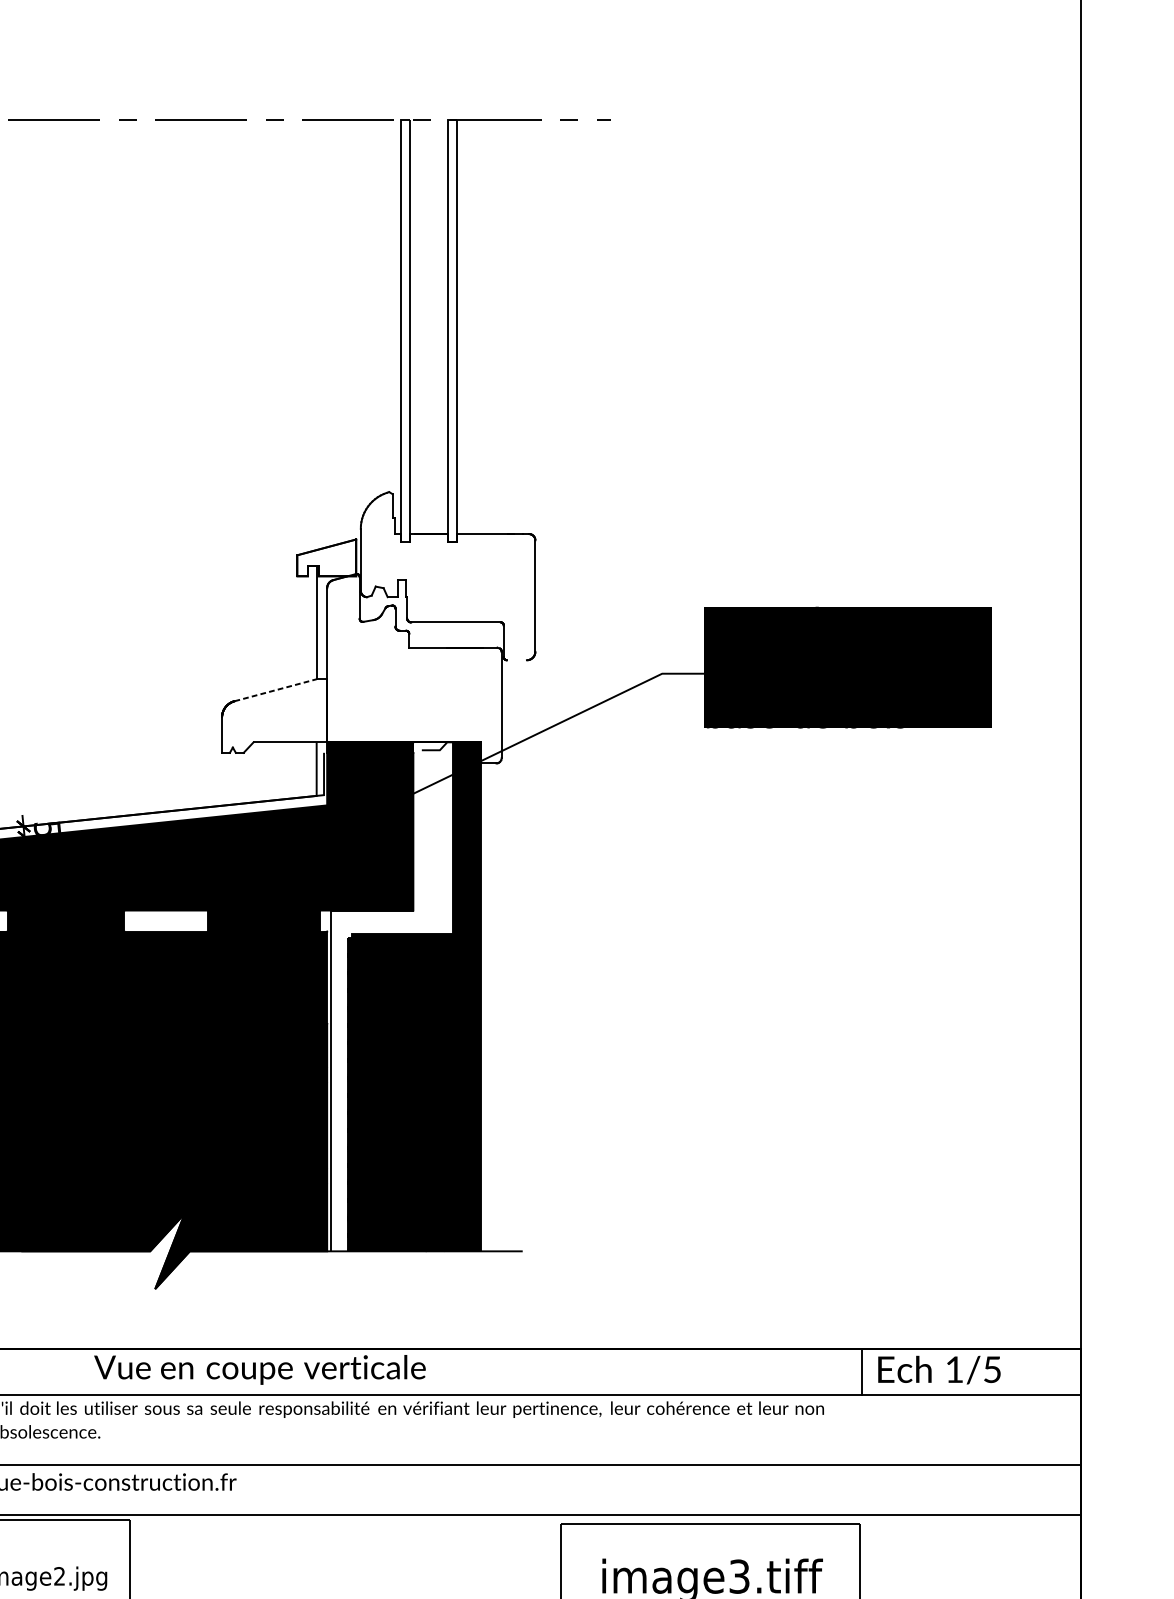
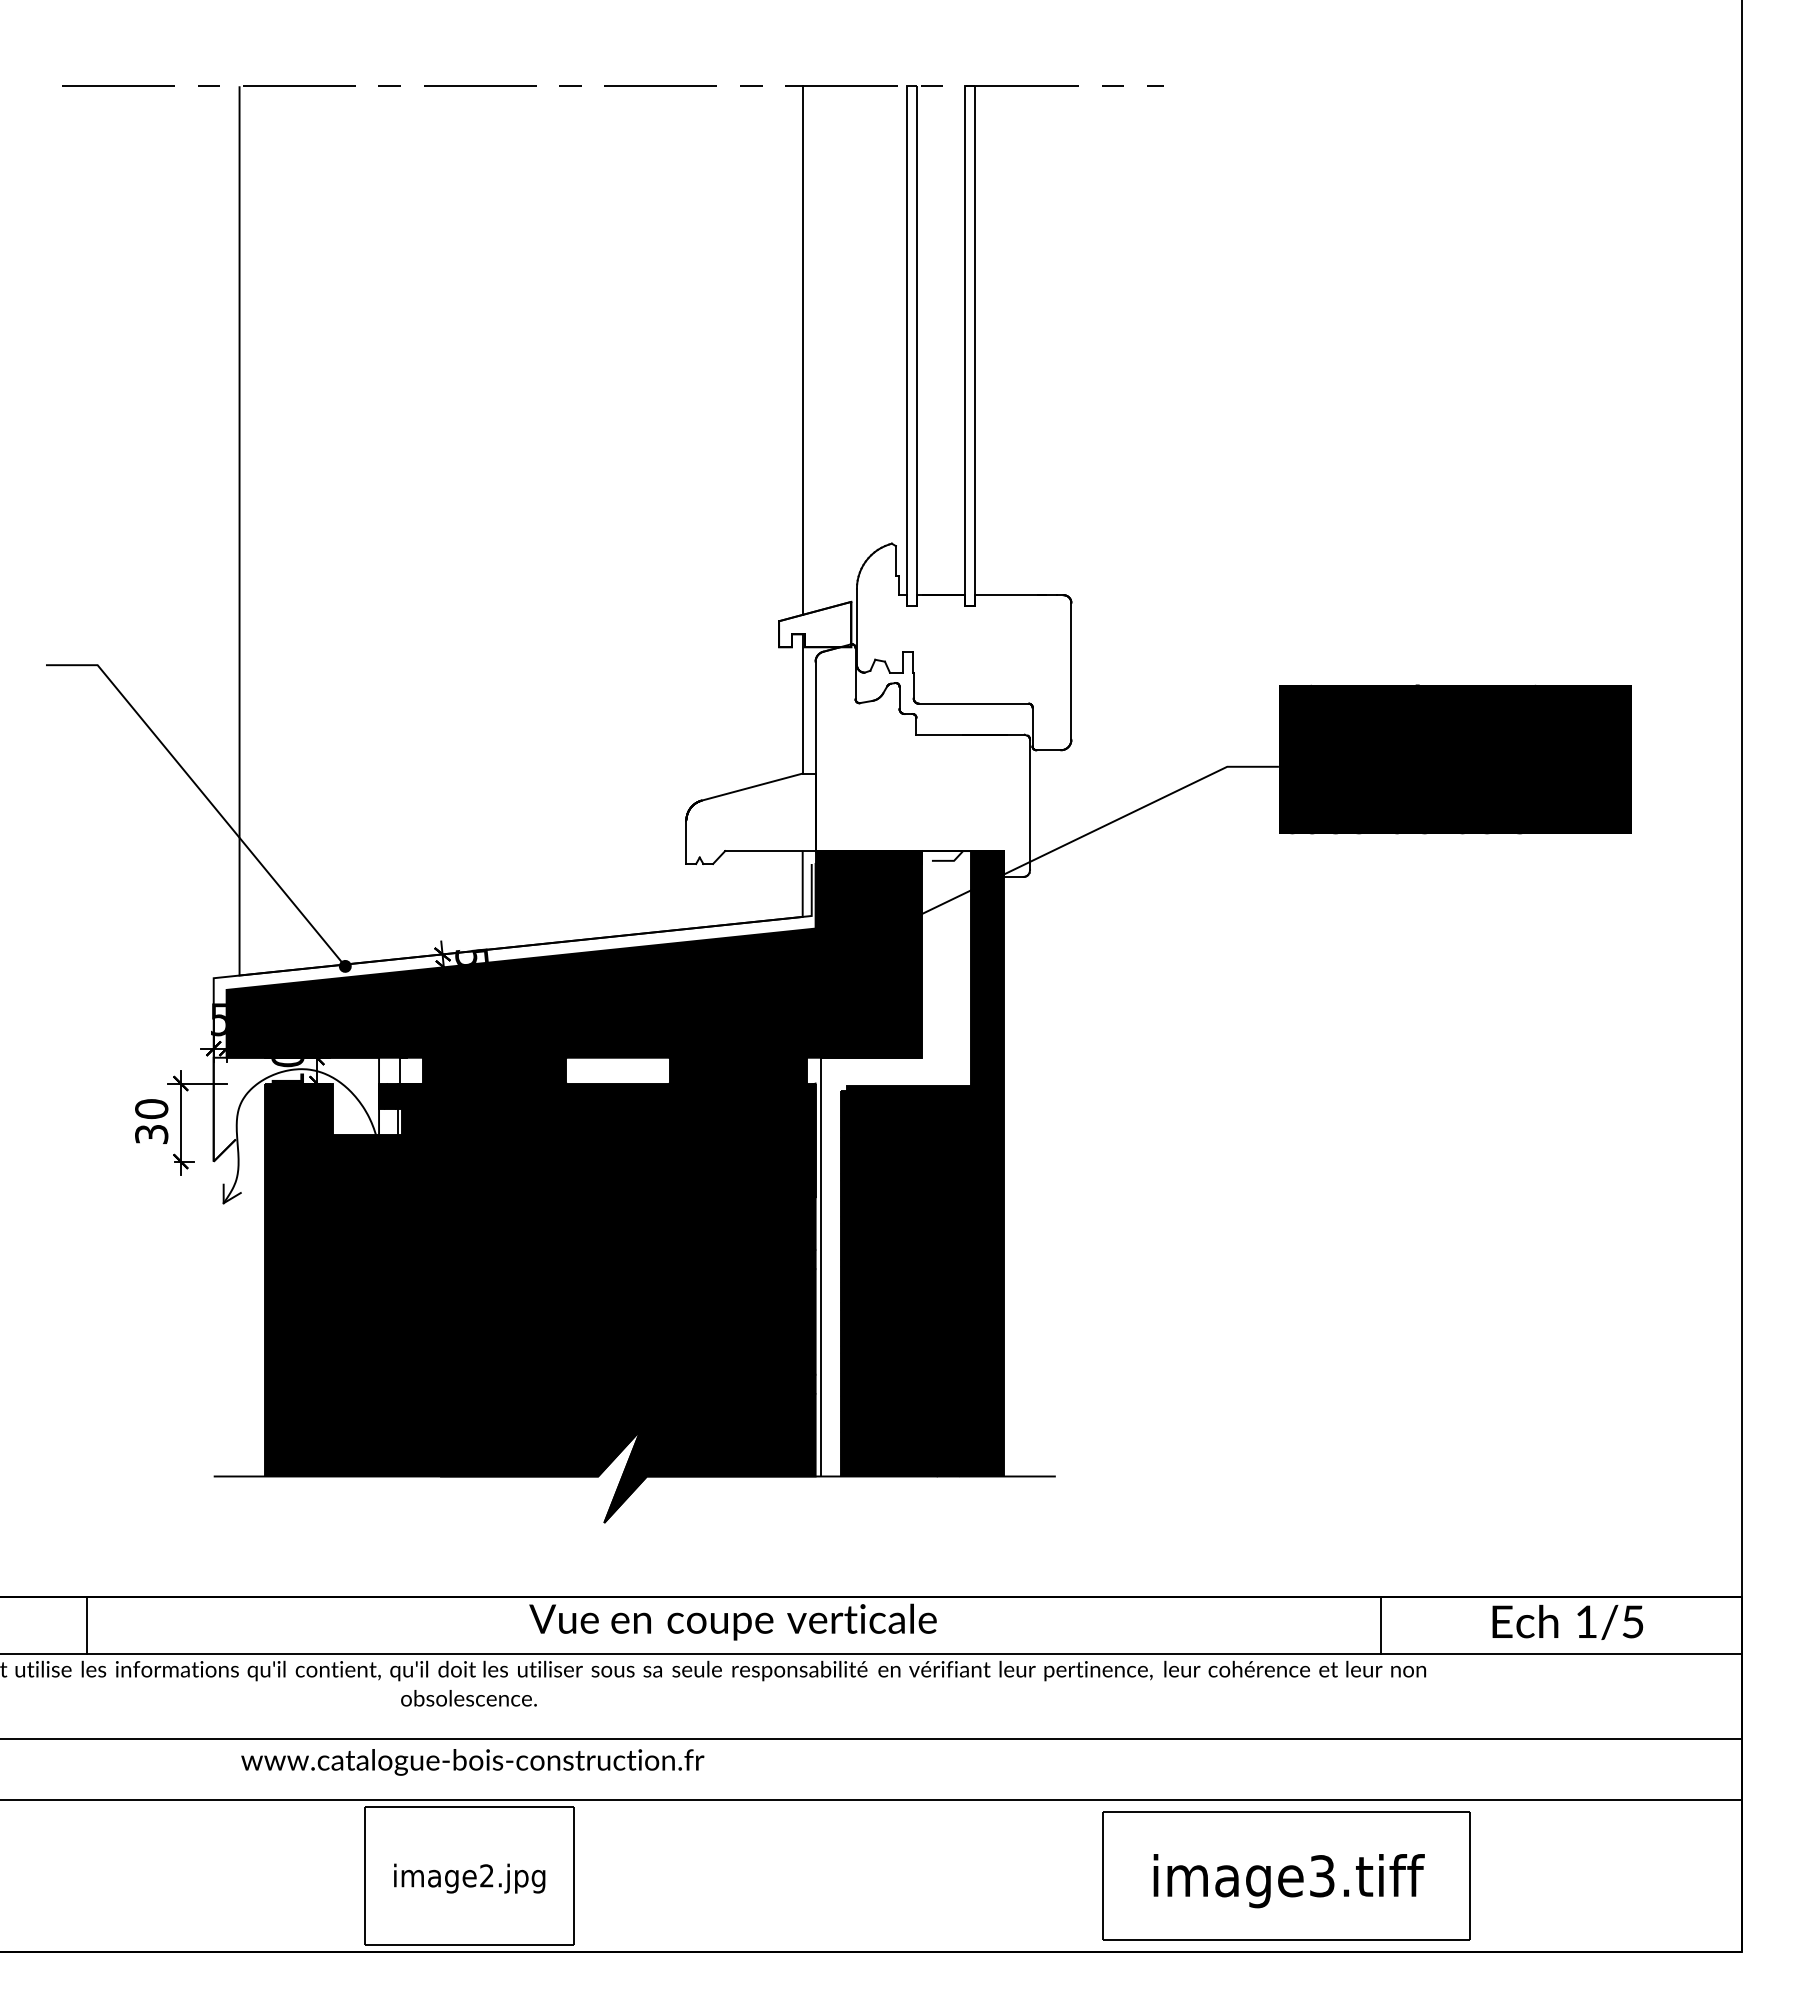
line: (316, 334) -> (802, 350), added
line: (516, 660) -> (1048, 750), added
line: (275, 689) -> (752, 786), dashed -> solid
line: (861, 1371) -> (1380, 1624), moved

